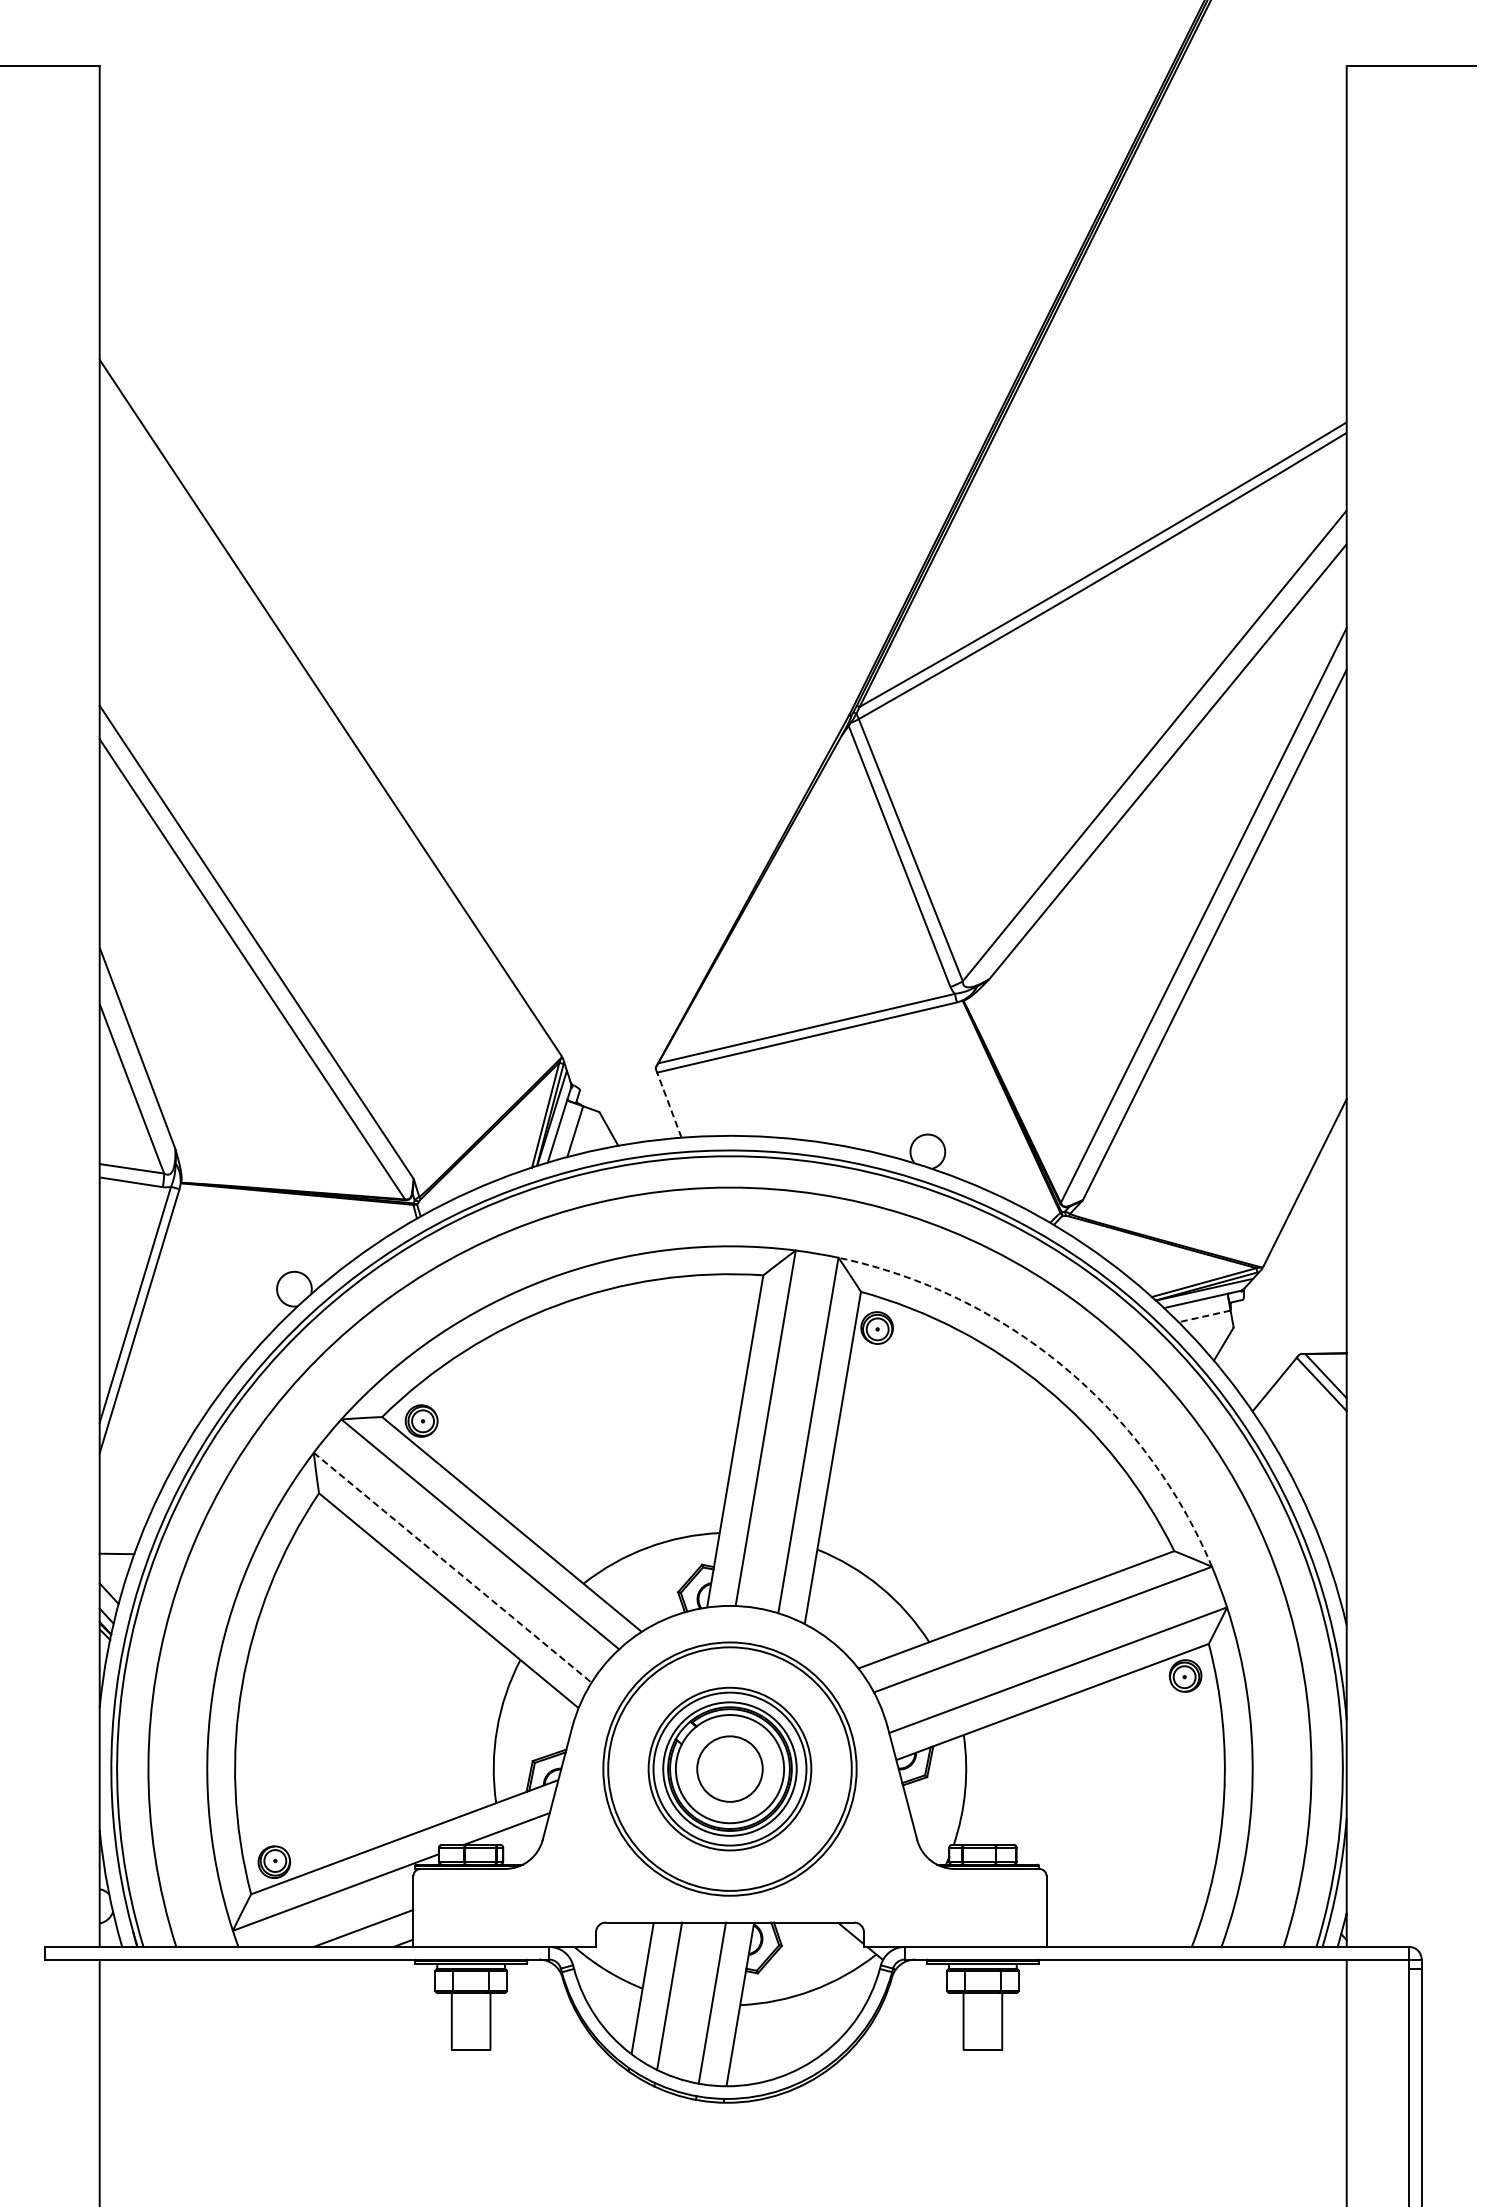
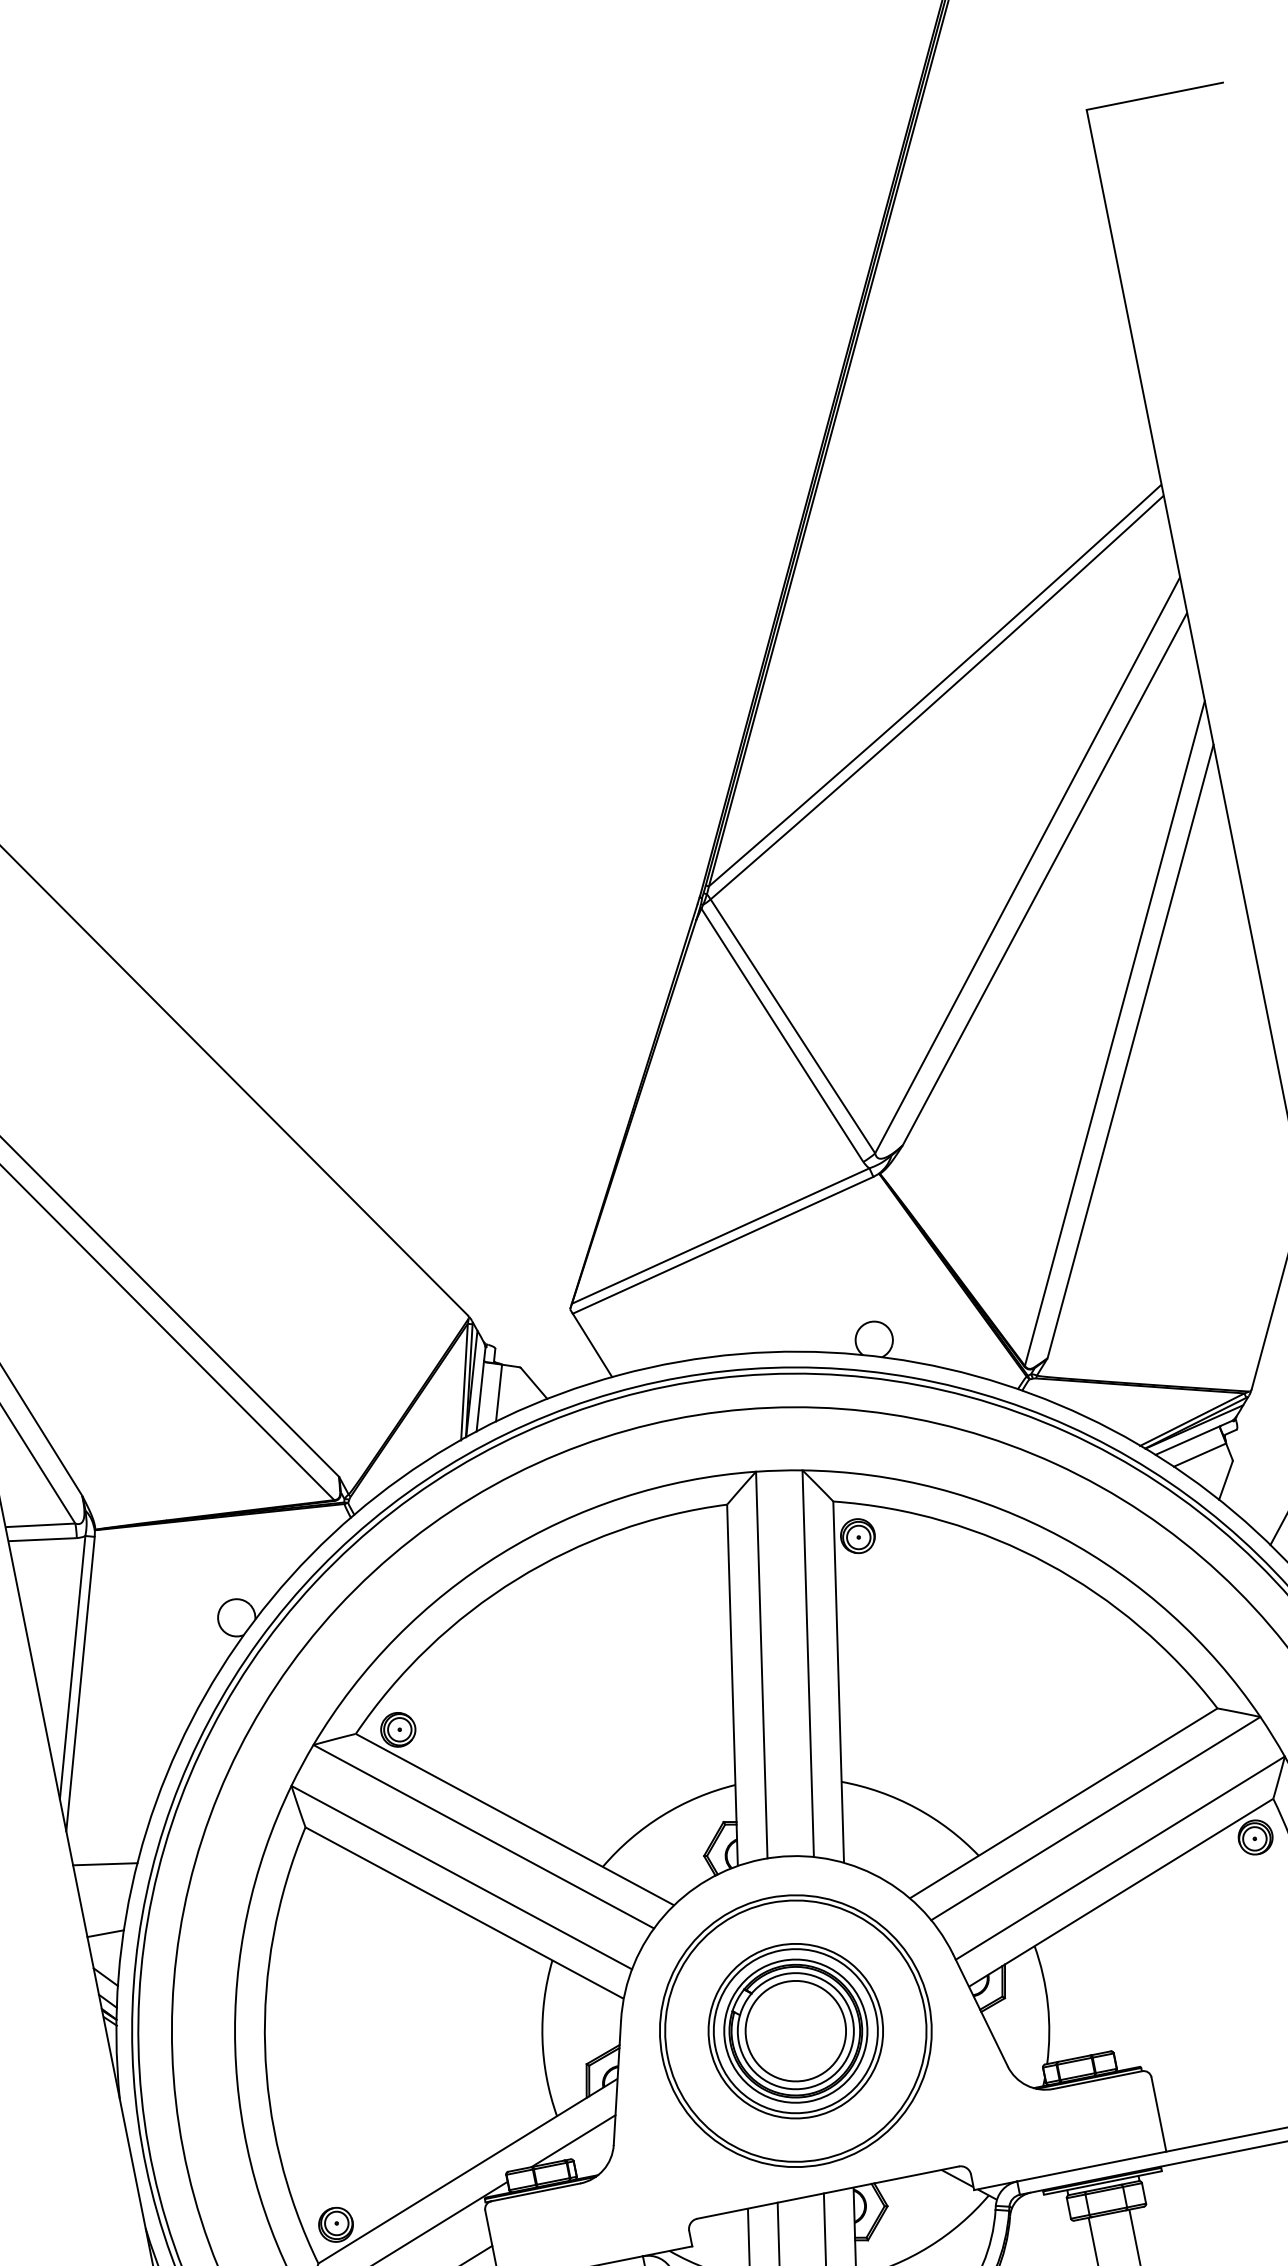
line: (669, 1105) -> (592, 1345), dashed -> solid
line: (1204, 1316) -> (1199, 1455), dashed -> solid
arc: (1063, 1366) -> (1062, 1537), dashed -> solid
line: (129, 1490) -> (105, 1864), added
line: (453, 1568) -> (462, 1878), dashed -> solid
circle: (729, 1768) -> (795, 2030), size x1.43

